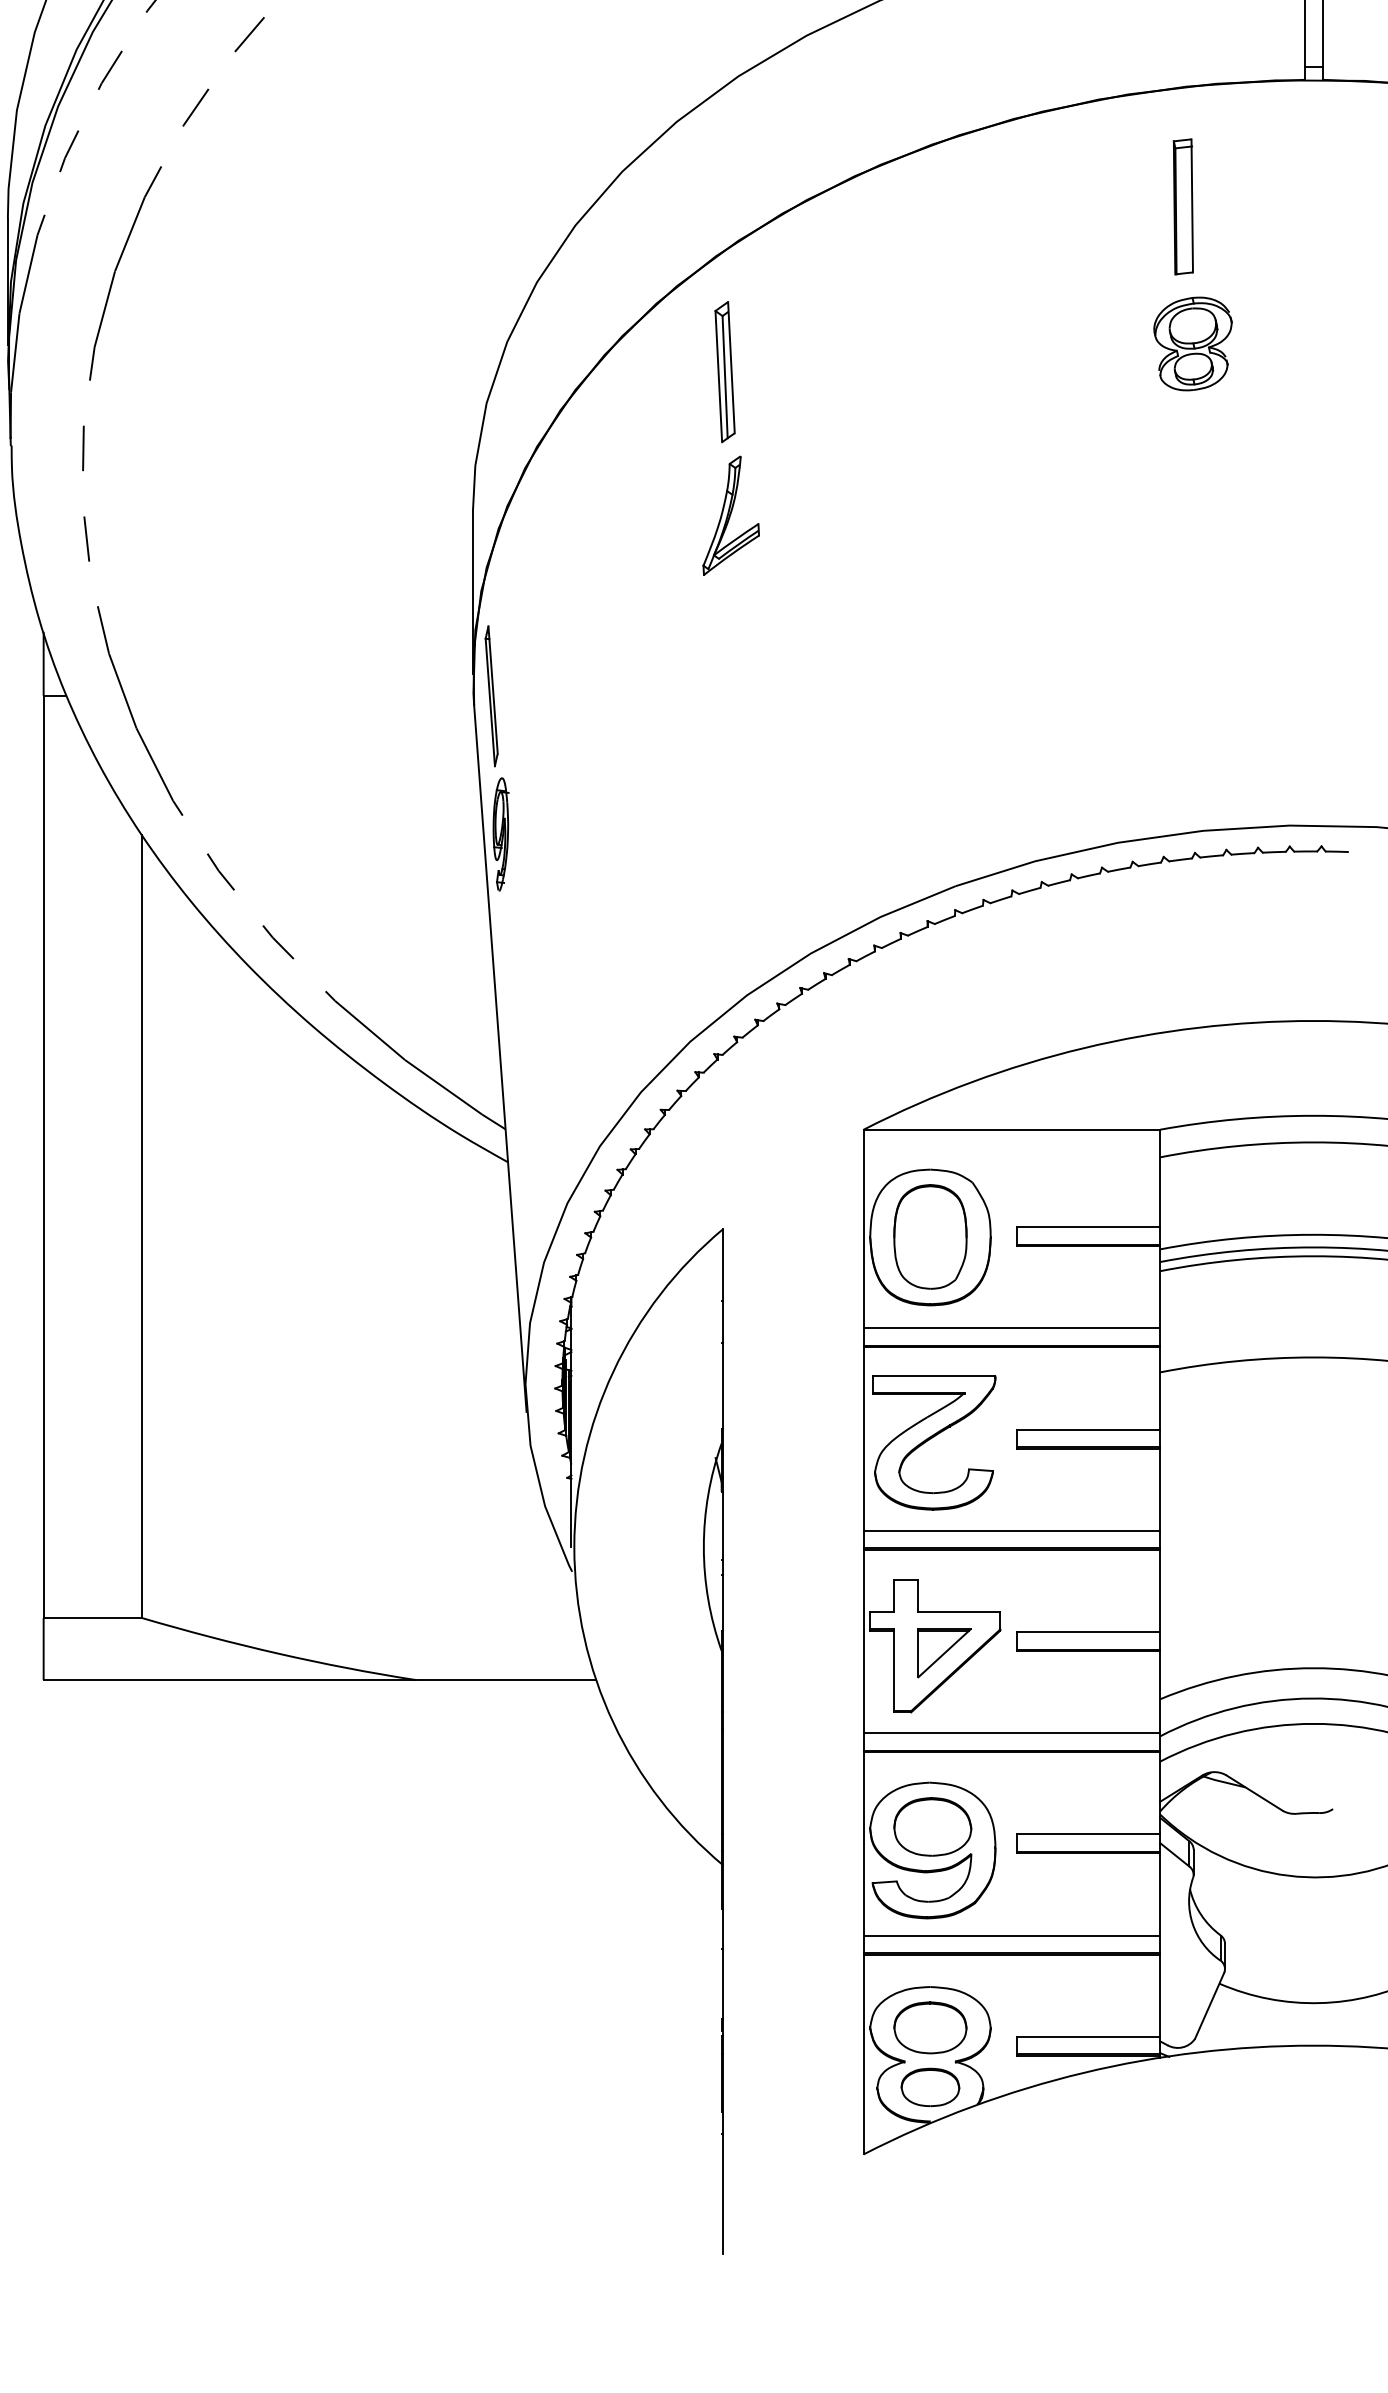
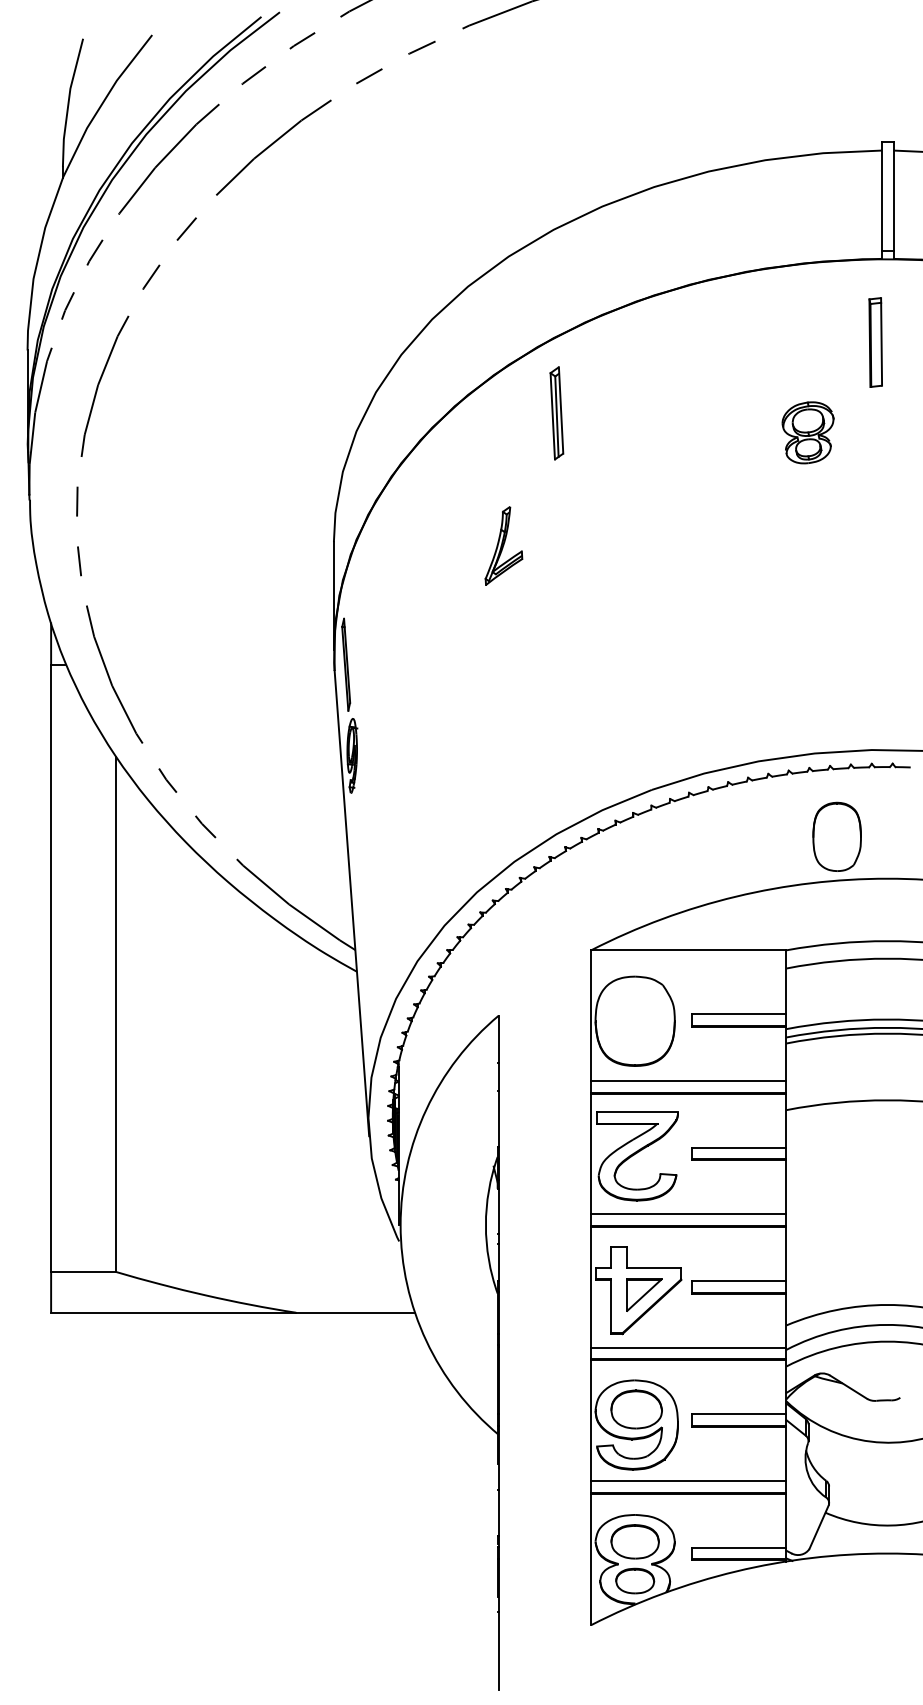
part: (1183, 206) -> (875, 342), moved
part: (724, 372) -> (556, 413), moved
part: (929, 1236) -> (836, 836), moved

